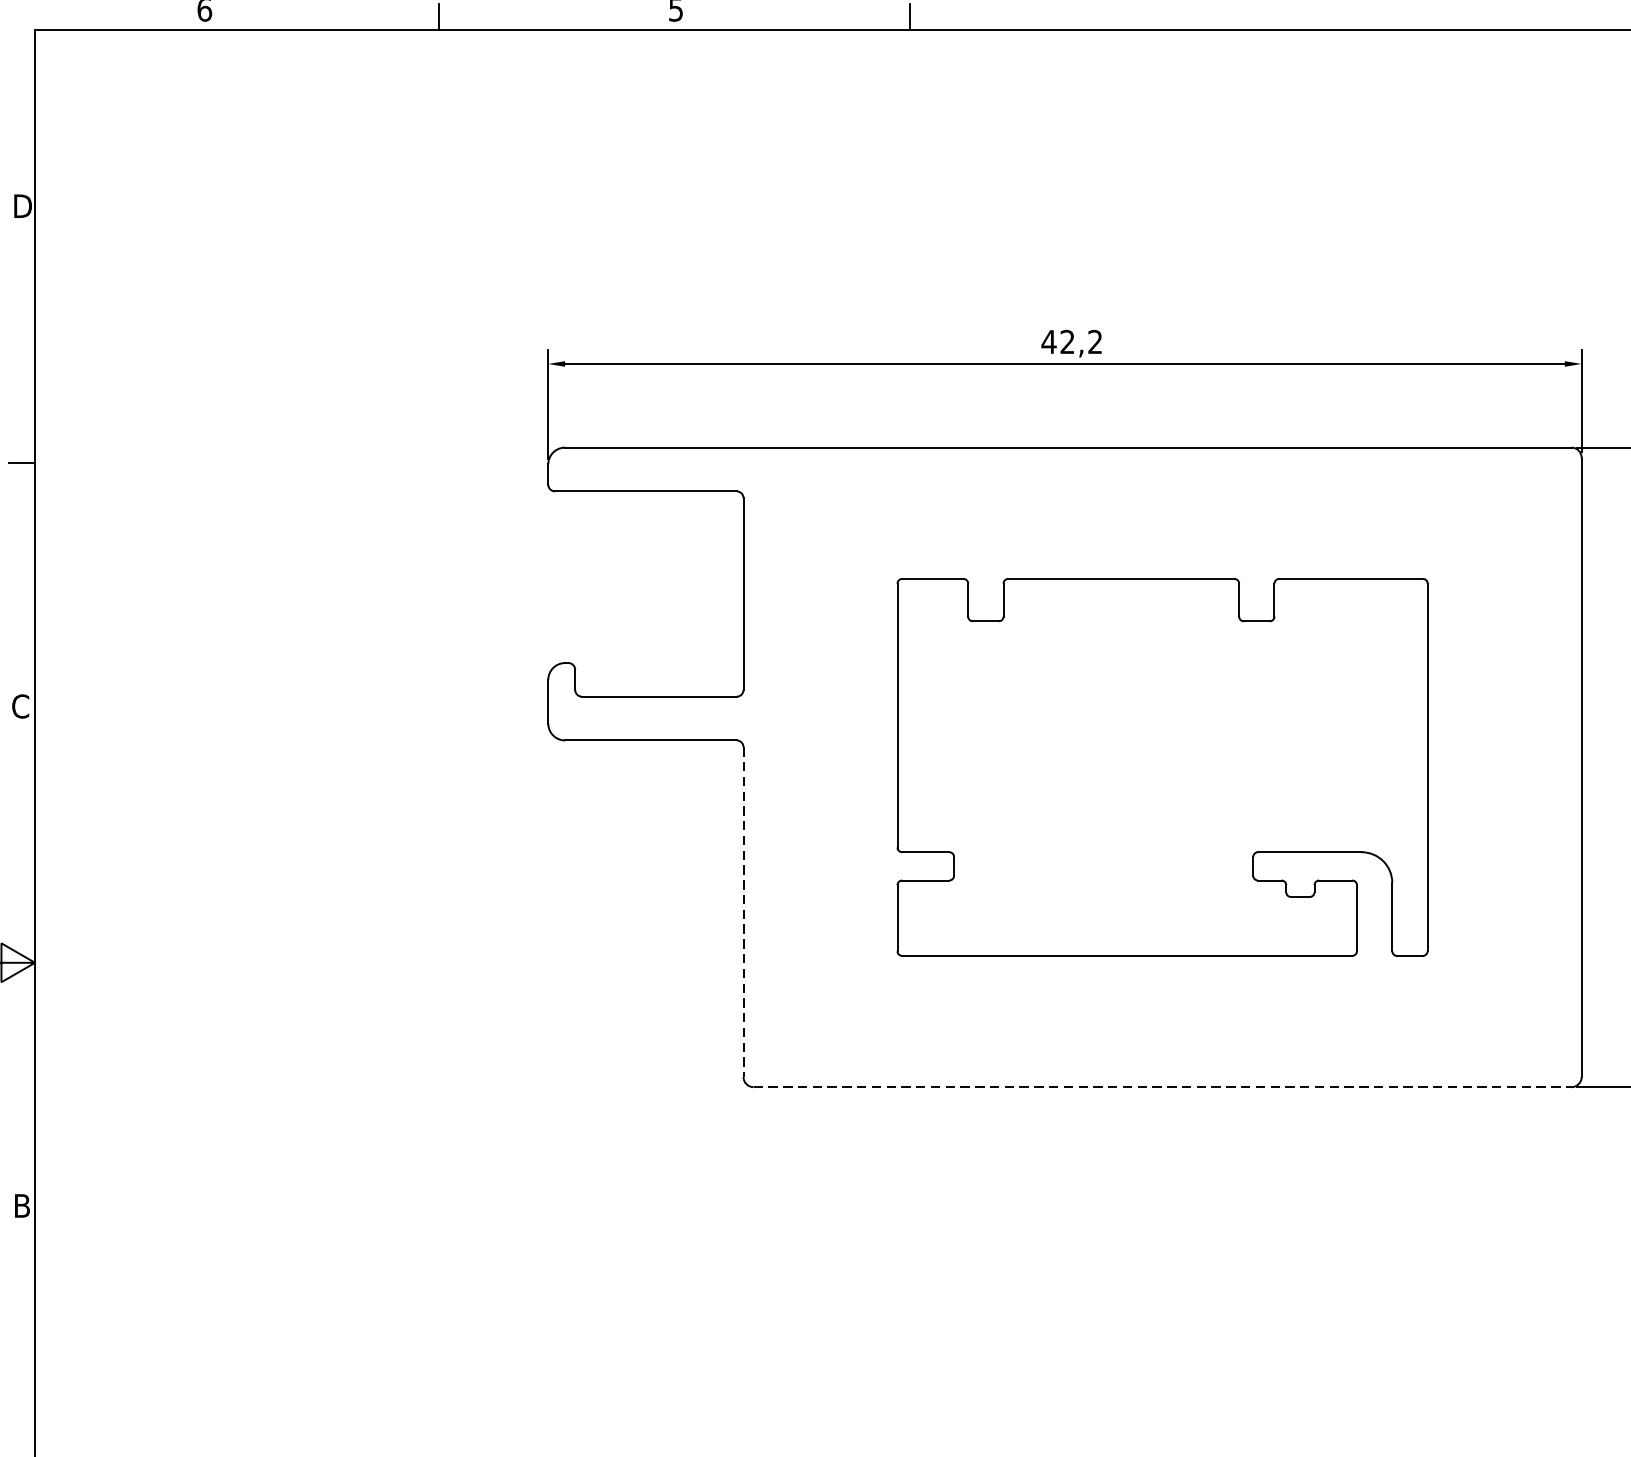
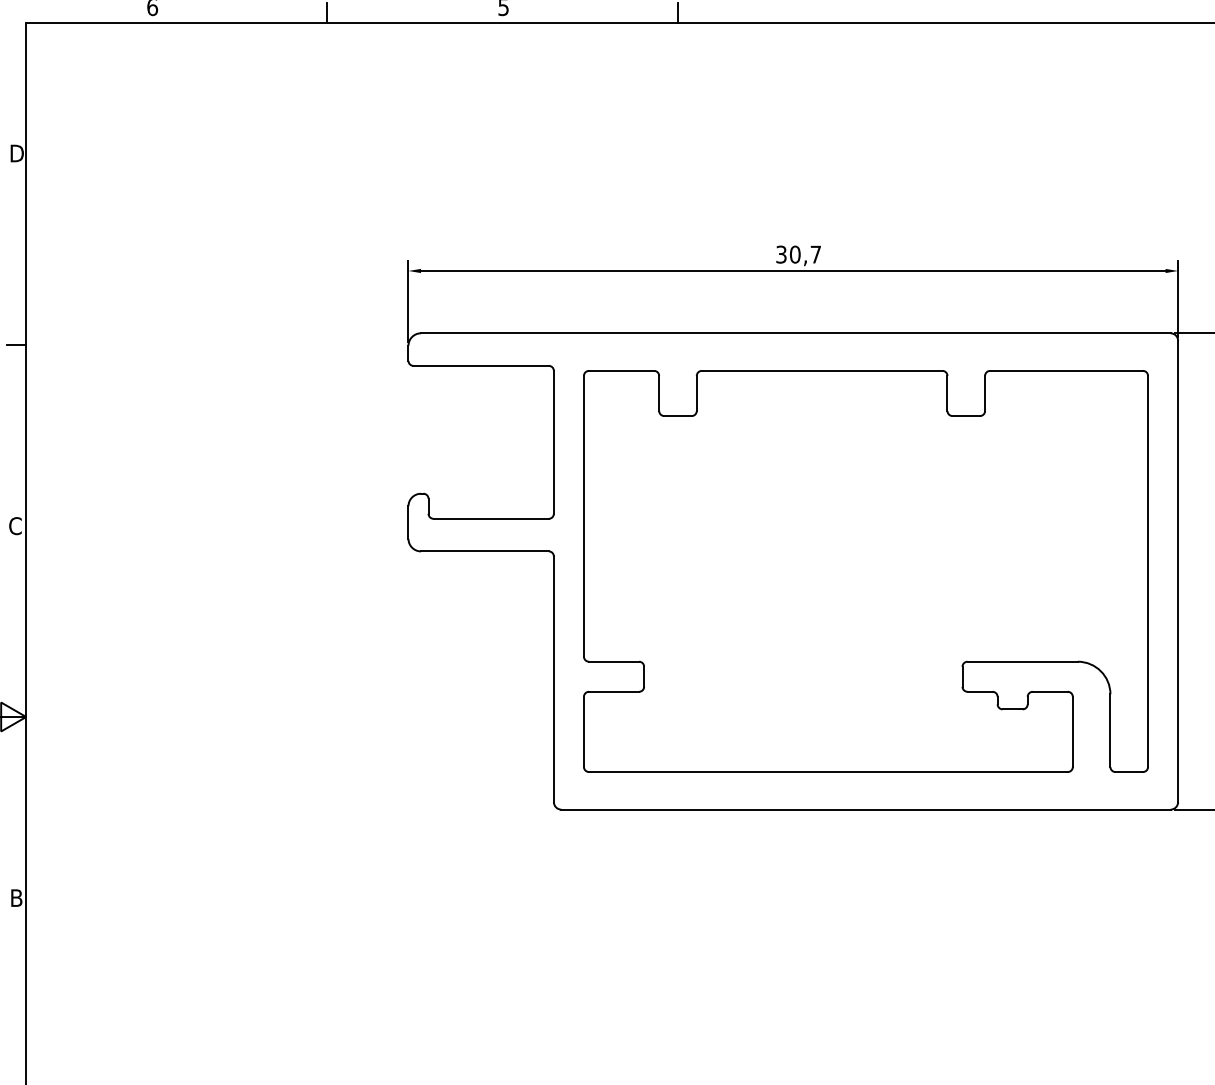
text: (1070, 341) -> (797, 254), 42,2 -> 30,7
part: (1161, 767) -> (865, 571), size x1.43
line: (742, 912) -> (553, 679), dashed -> solid
line: (1163, 1086) -> (866, 809), dashed -> solid

